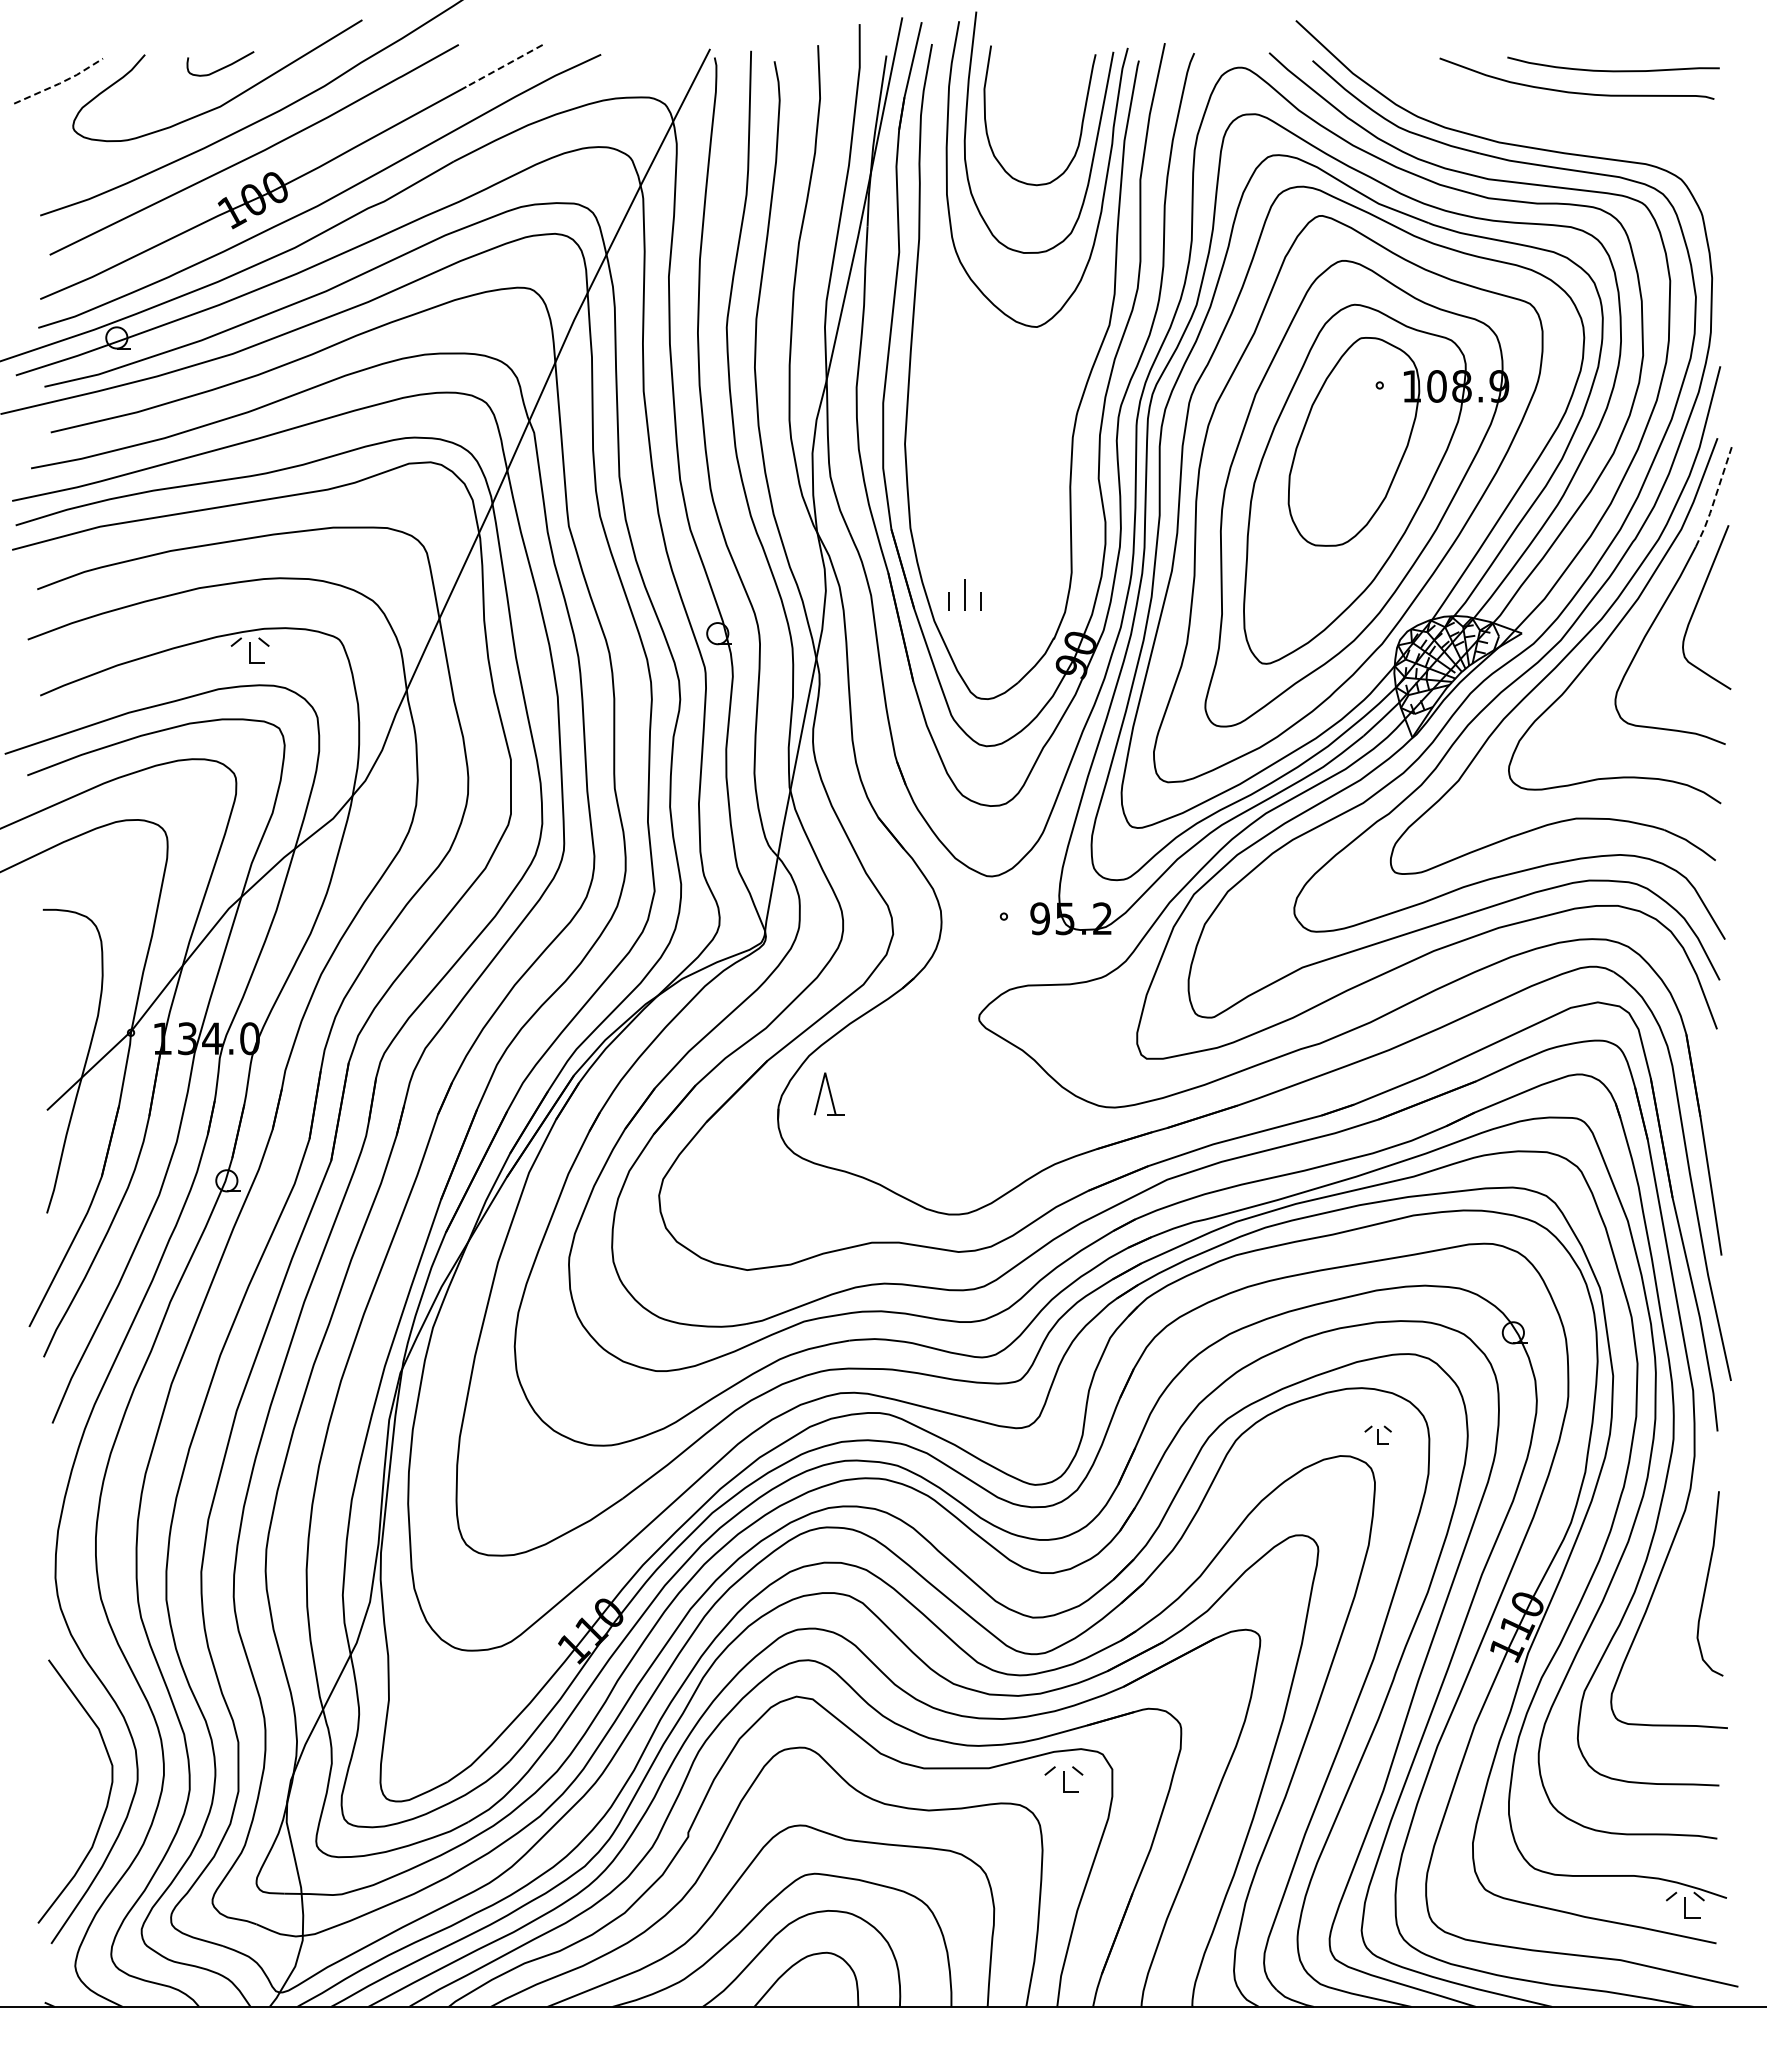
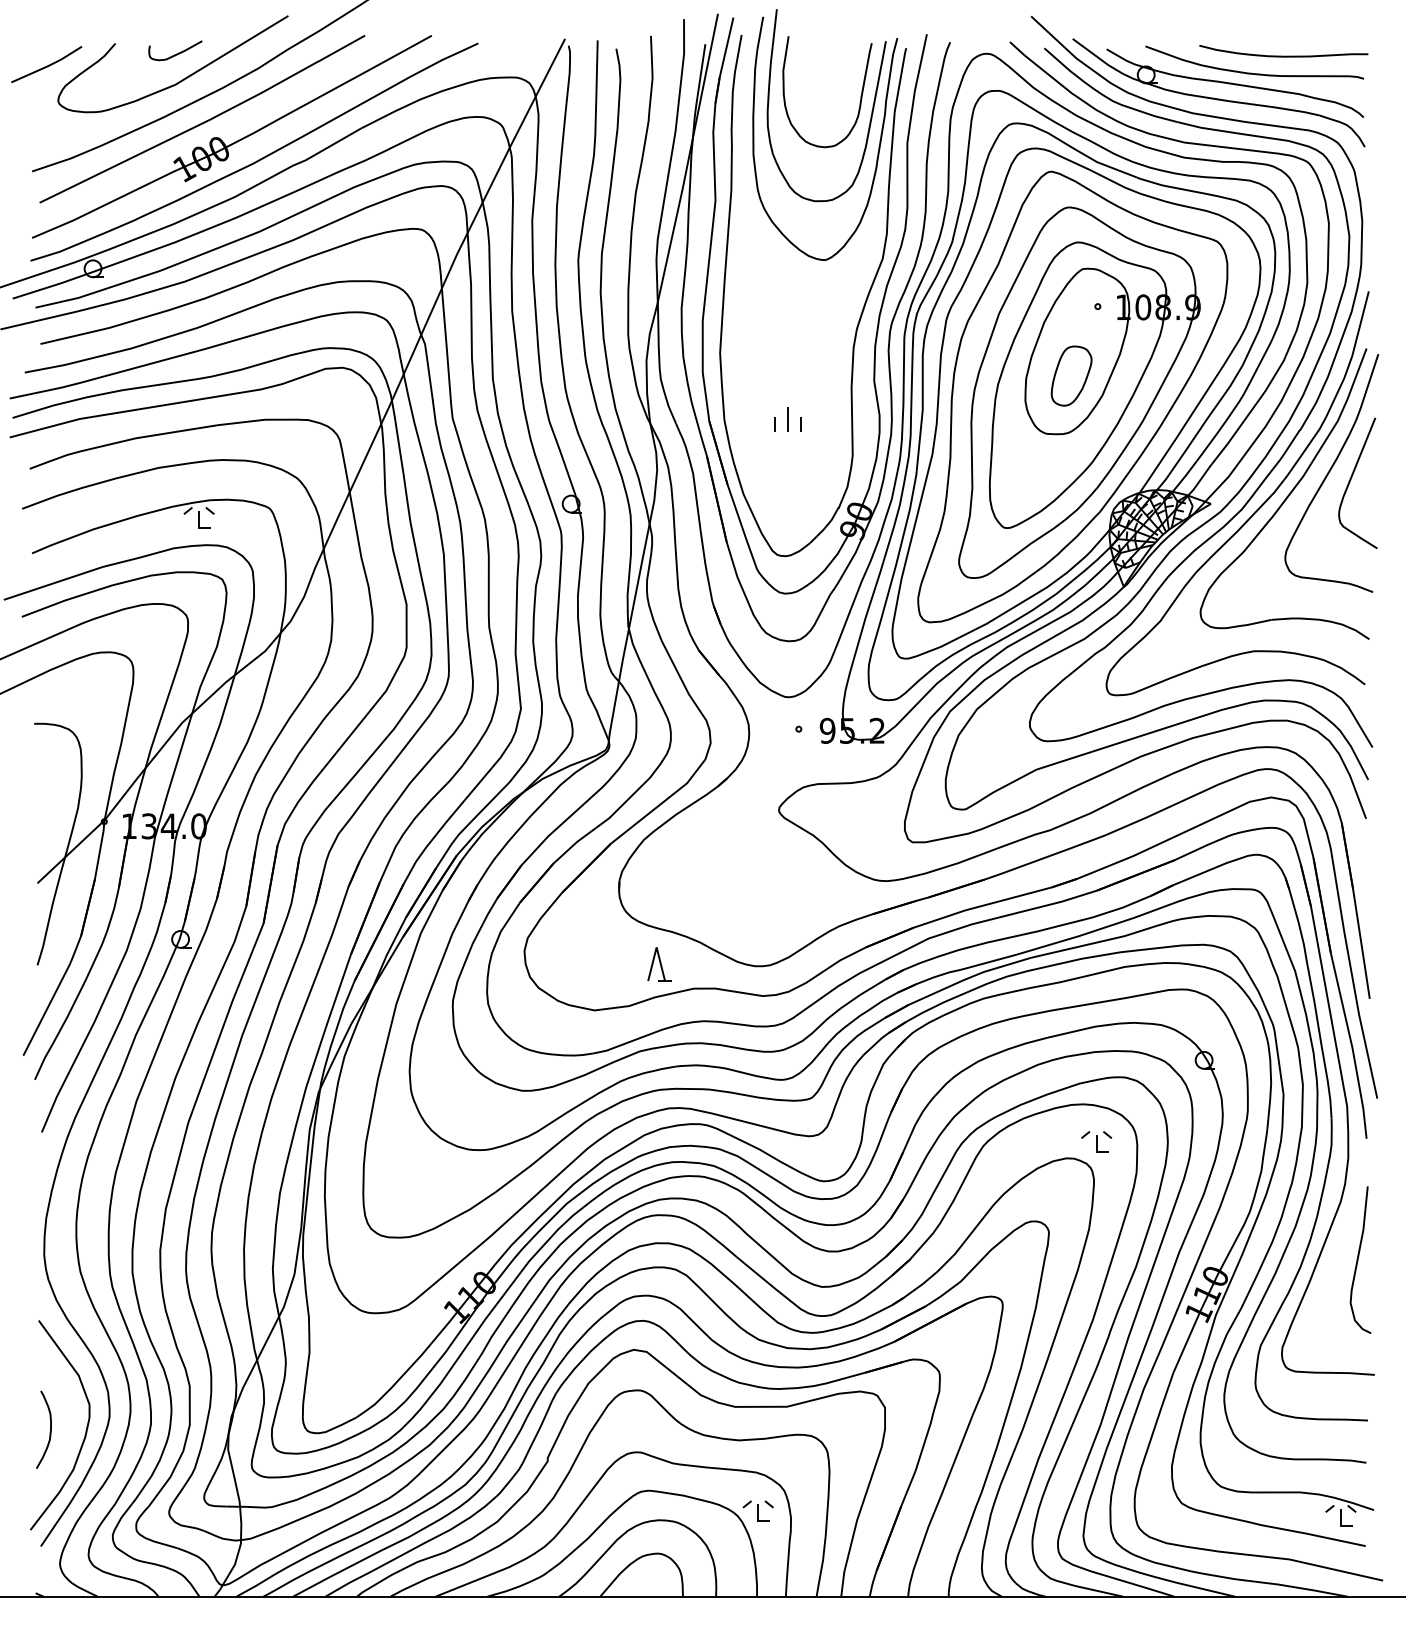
line: (504, 65) -> (401, 52), dashed -> solid
line: (60, 83) -> (48, 66), dashed -> solid
part: (1529, 123) -> (1216, 98), added
part: (1346, 472) -> (1071, 375), added
line: (1715, 498) -> (1364, 396), dashed -> solid
part: (964, 594) -> (787, 418), moved
part: (828, 1093) -> (659, 963), moved
part: (1377, 1434) -> (1096, 1141), size x1.43
part: (1063, 1779) -> (757, 1511), moved
curve: (62, 1799) -> (49, 1431), added

